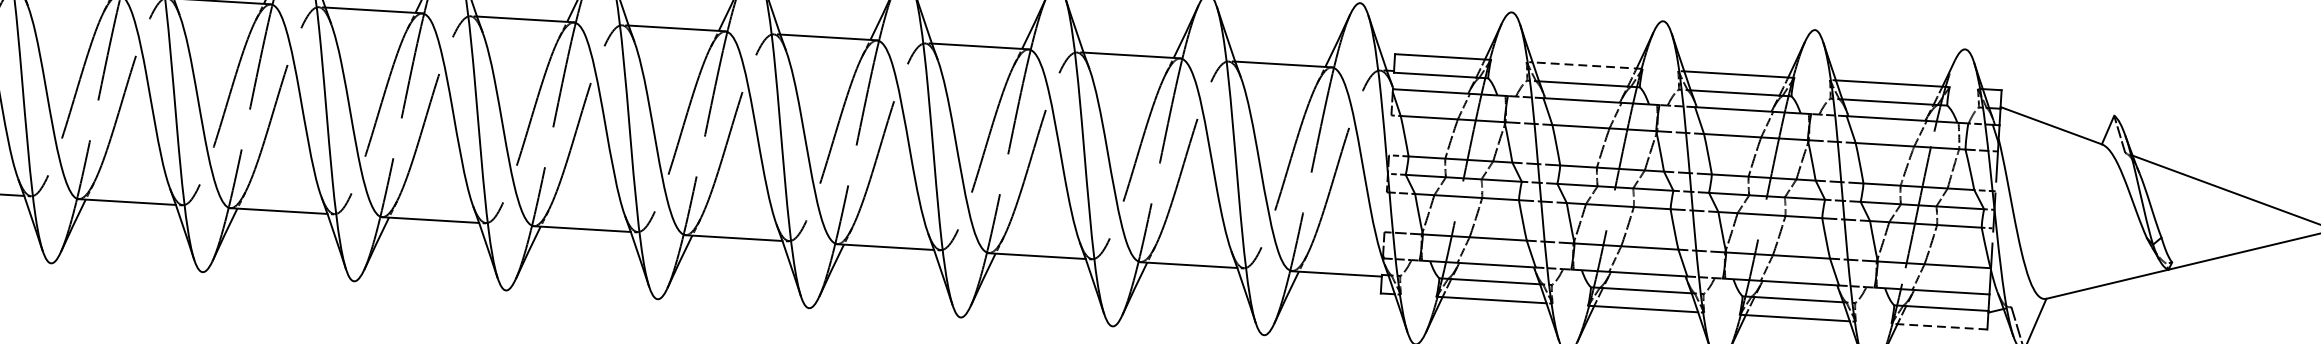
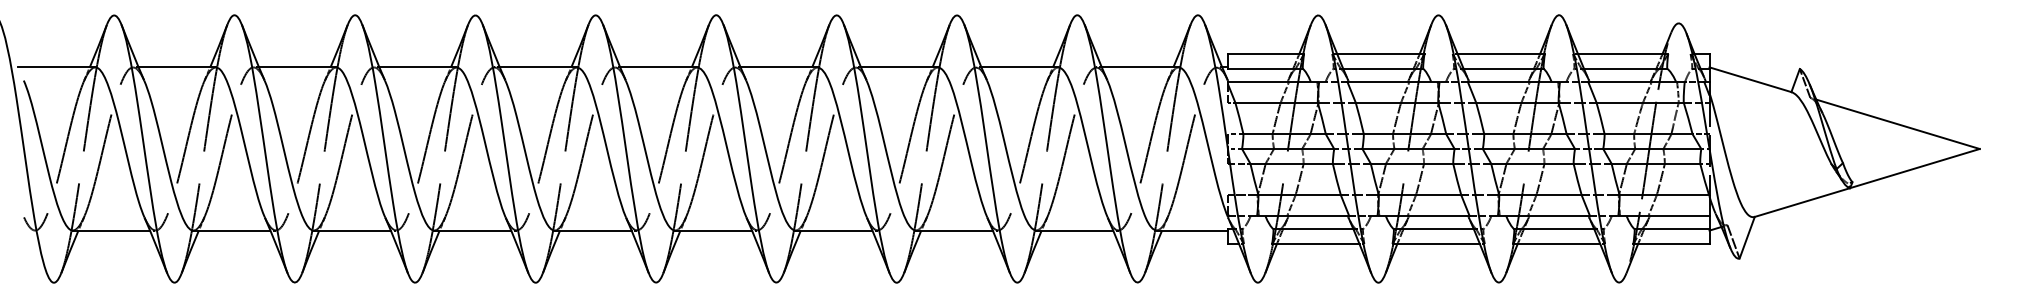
line: (1587, 66) -> (1380, 54), dashed -> solid
line: (1938, 325) -> (1670, 243), dashed -> solid

